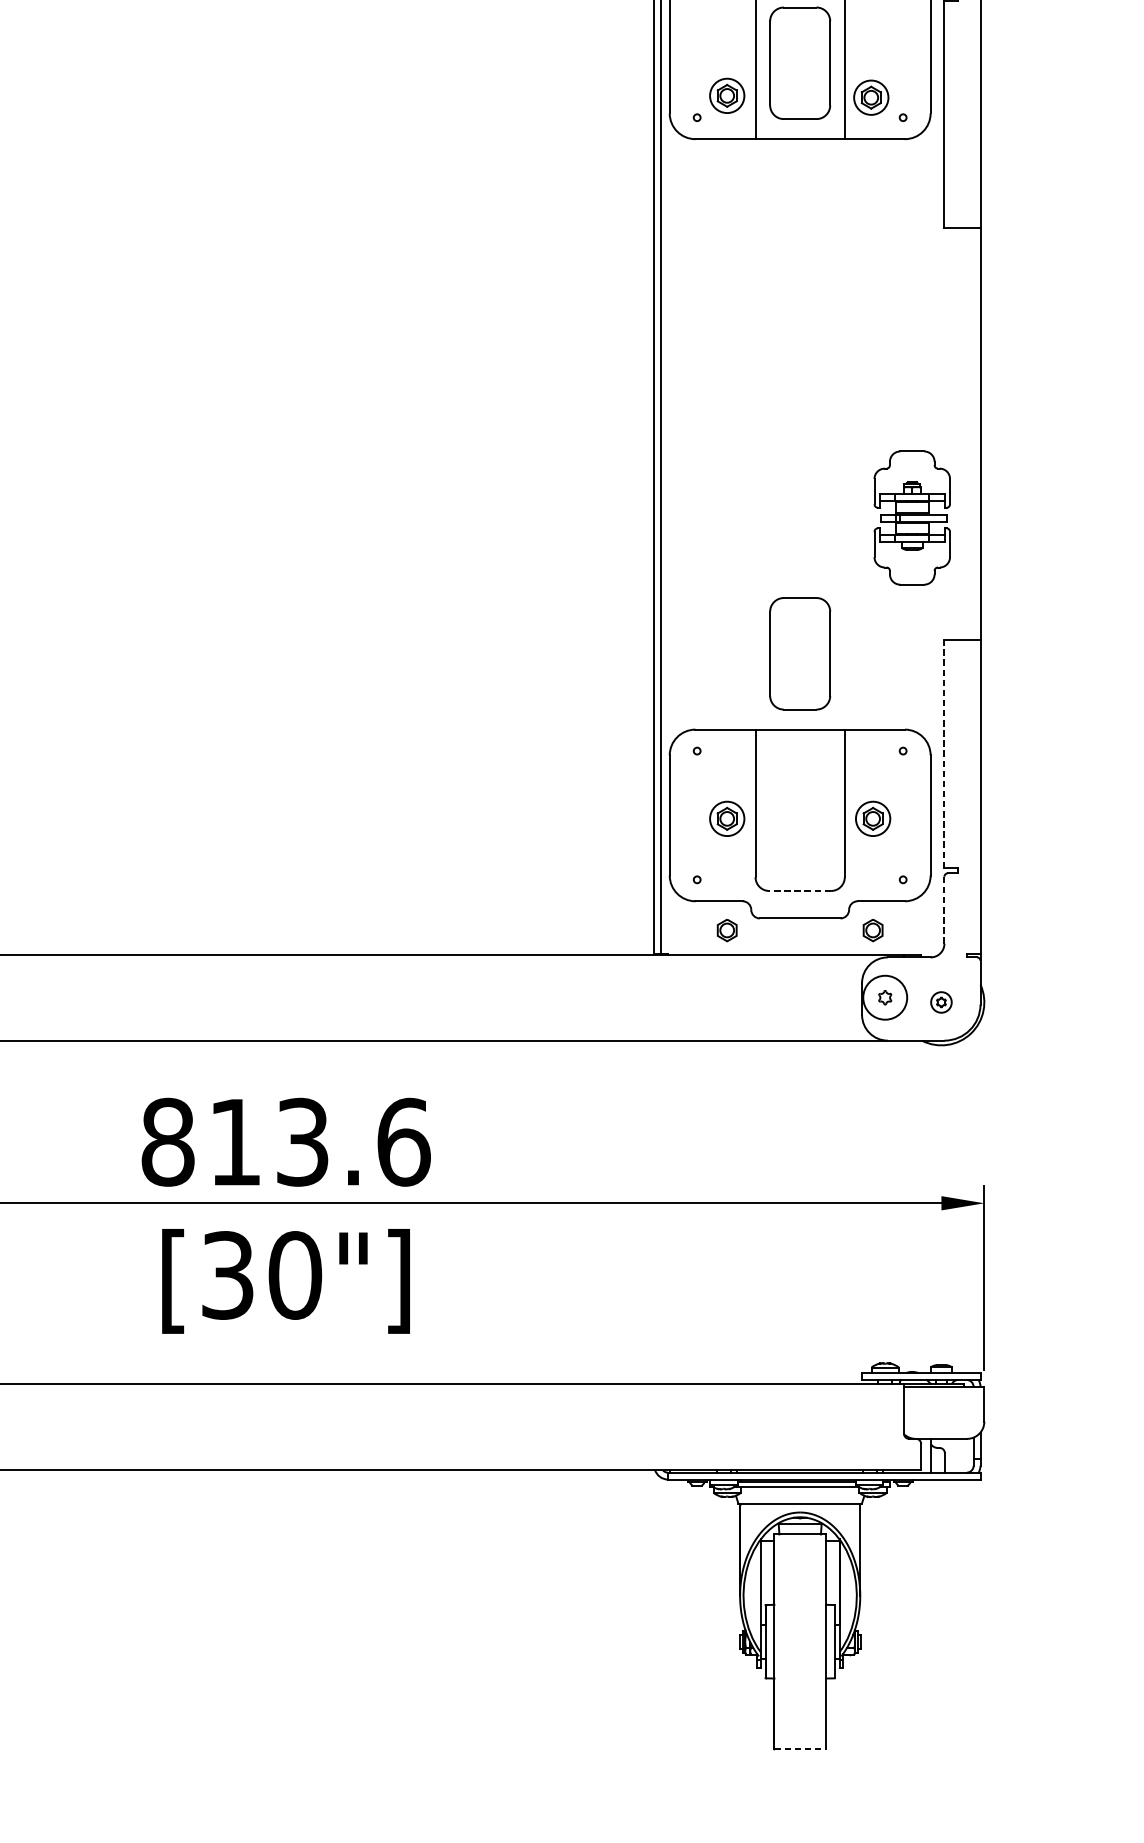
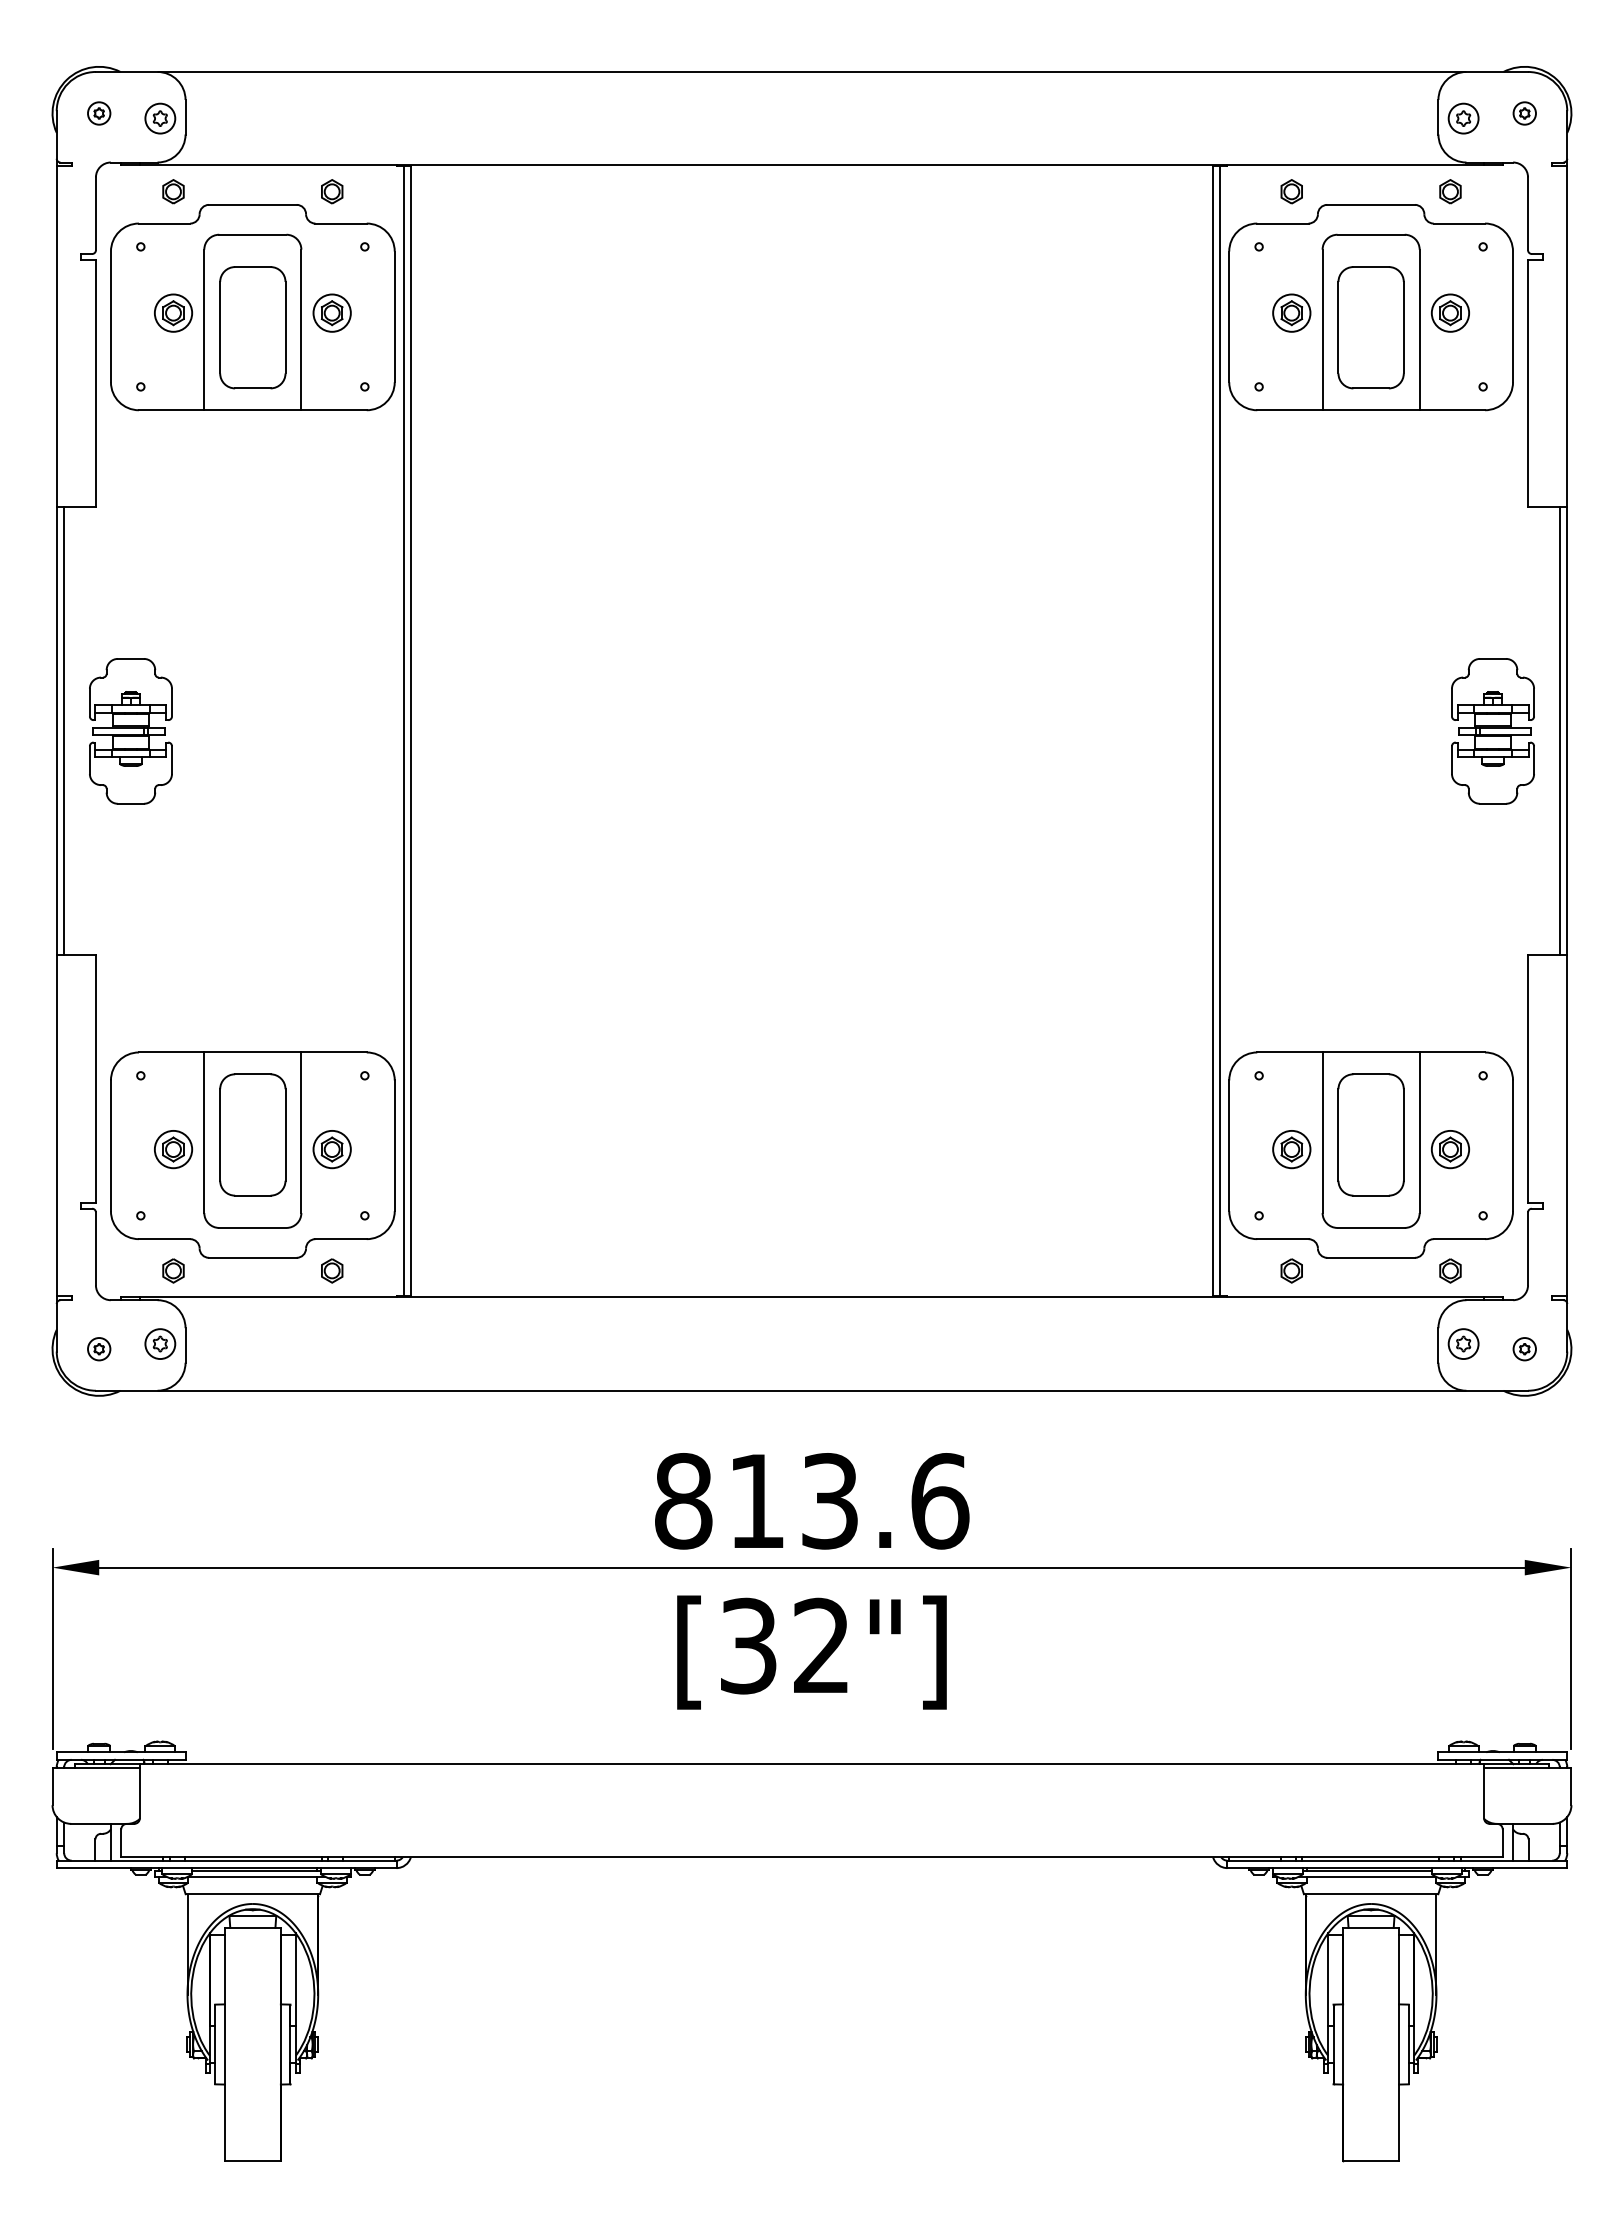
part: (726, 95) -> (1291, 312), moved
part: (870, 97) -> (1449, 312), moved
line: (973, 434) -> (1559, 731), added
part: (911, 518) -> (1492, 731), moved
part: (799, 653) -> (1370, 1134), moved
line: (944, 754) -> (1528, 1079), dashed -> solid
line: (800, 890) -> (1371, 1227), dashed -> solid
line: (944, 910) -> (1528, 1249), dashed -> solid
circle: (885, 998) -> (1463, 1344), size x0.62
text: (295, 1274) -> (822, 1645), [30"] -> [32"]
line: (800, 1749) -> (1371, 2161), dashed -> solid

